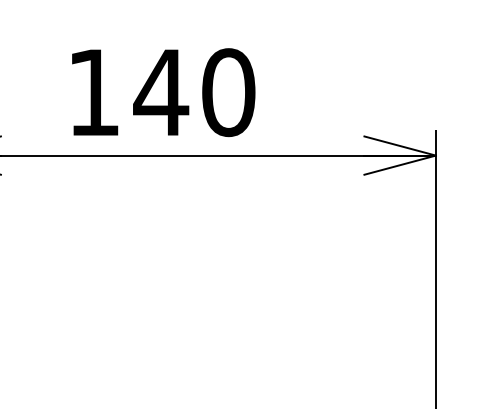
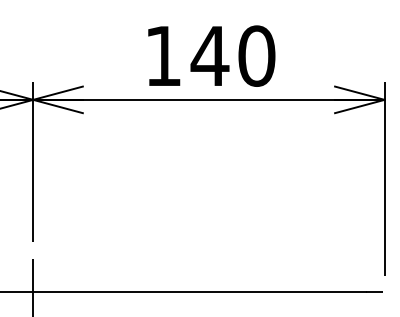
text: (163, 91) -> (211, 55), moved

